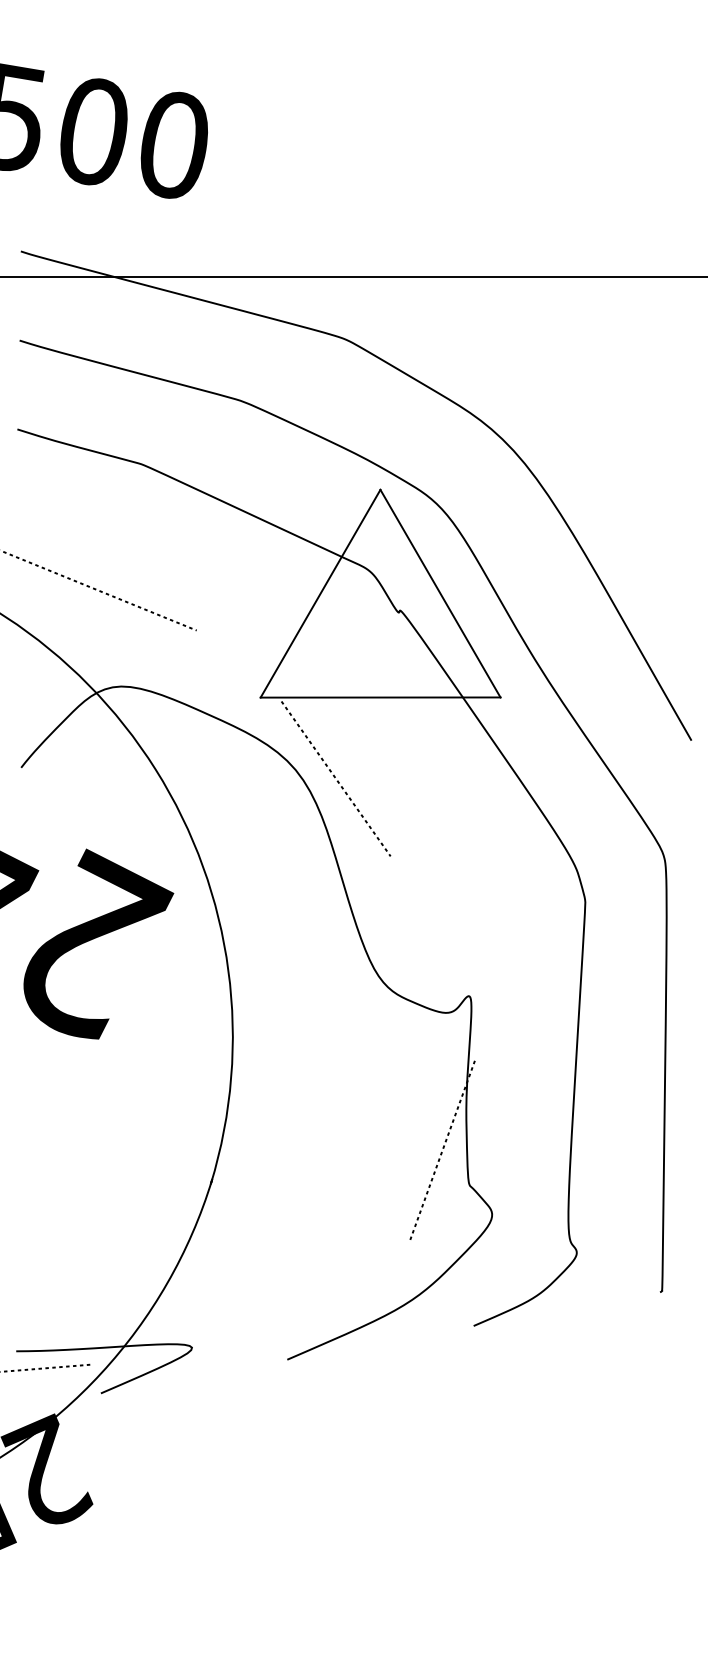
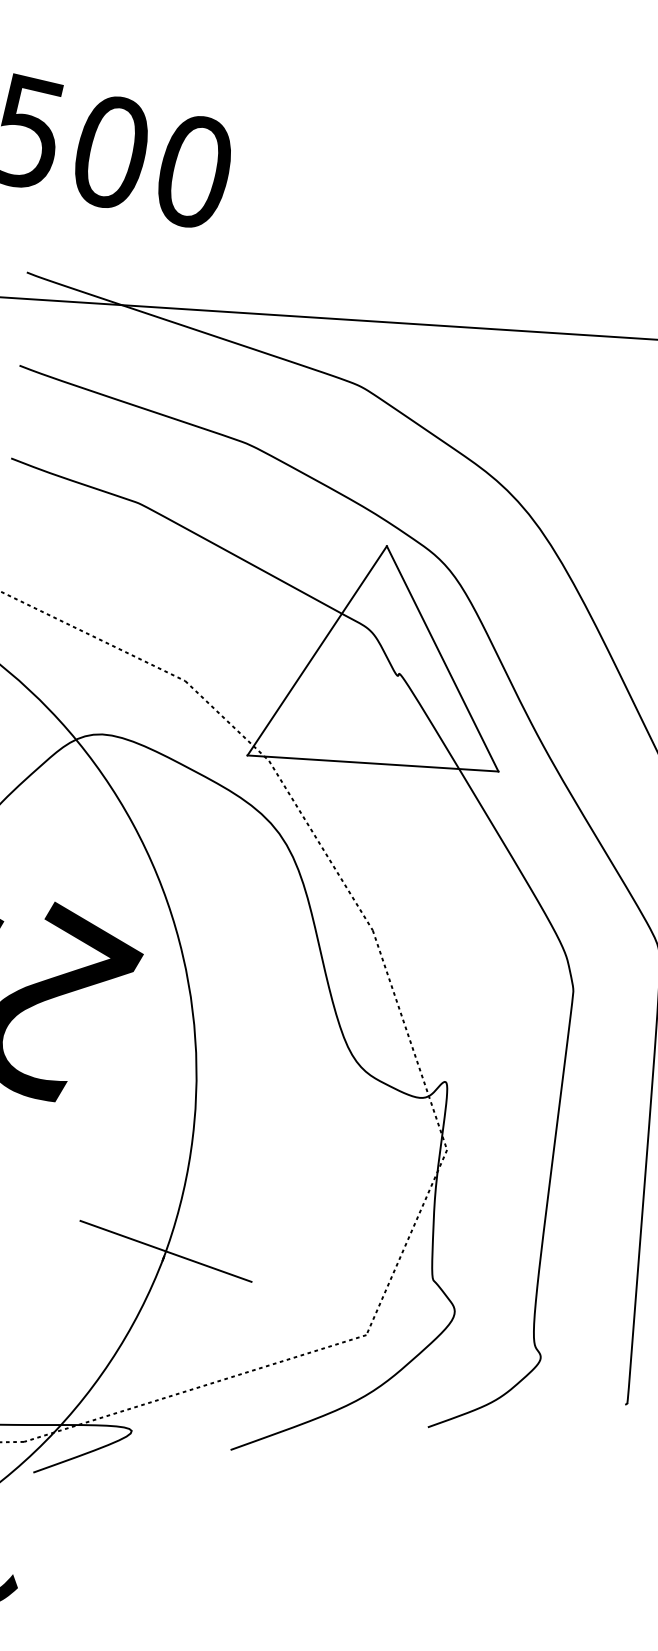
line: (238, 665) -> (226, 720), added
line: (432, 958) -> (409, 1040), added
line: (213, 1174) -> (165, 1251), added
line: (249, 1303) -> (194, 1388), added

